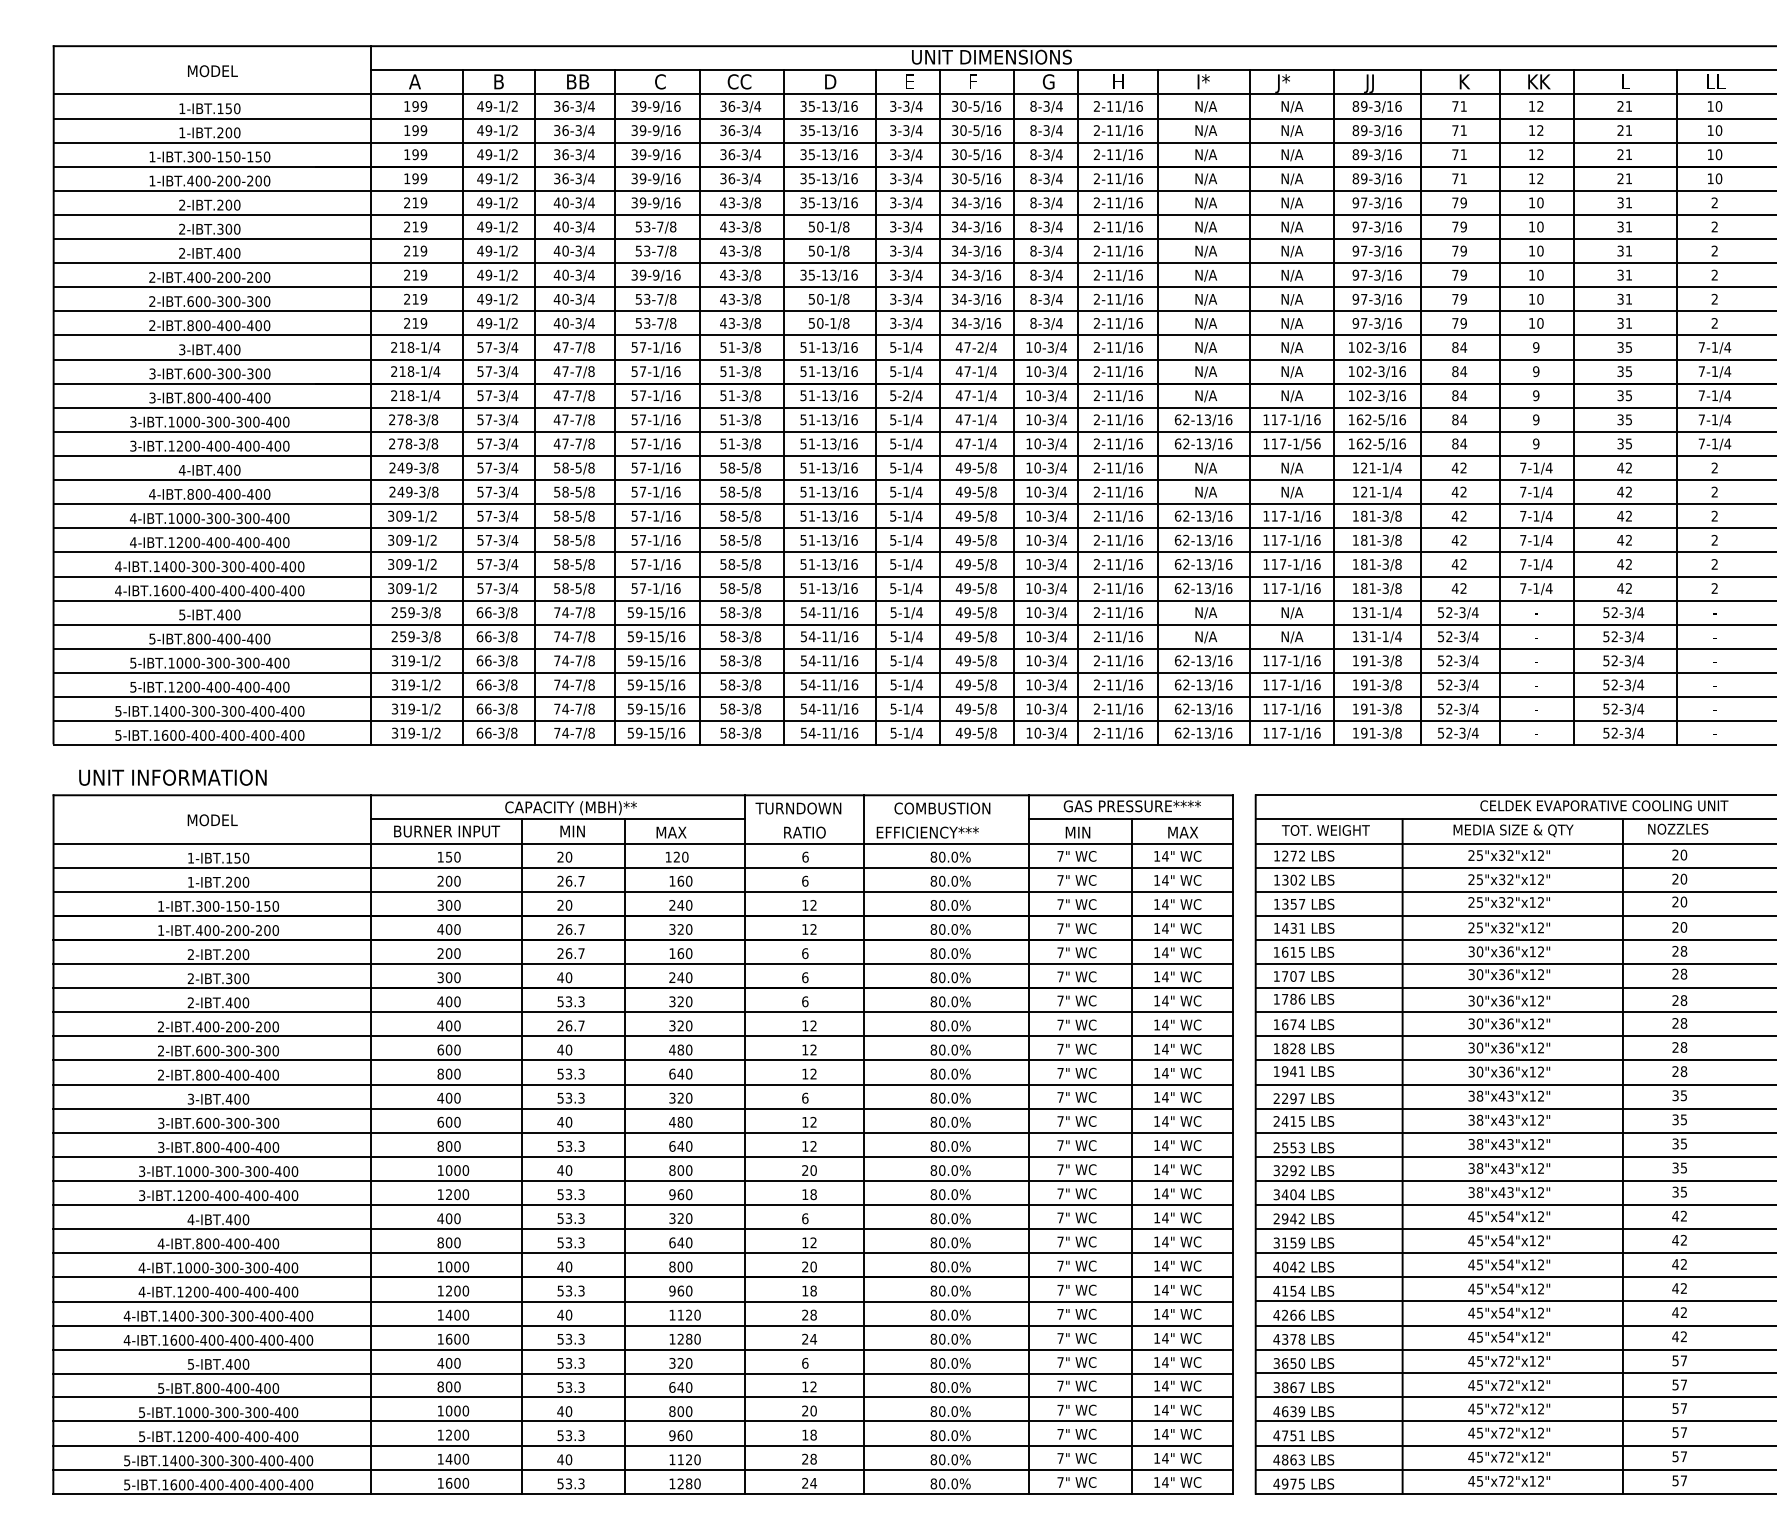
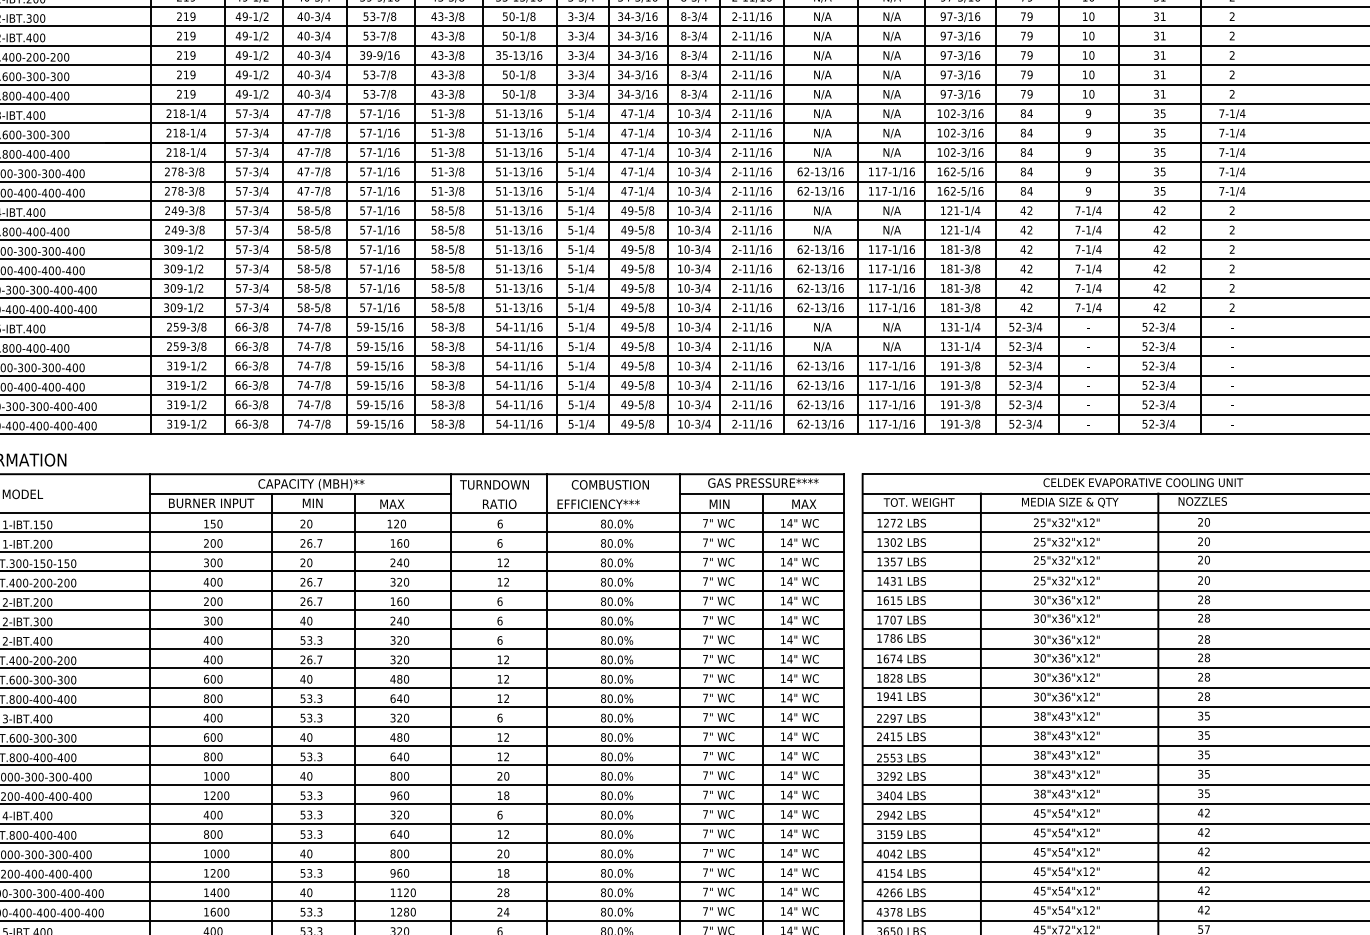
text: (980, 347) -> (641, 113), 47-2/4 -> 47-1/4
text: (906, 395) -> (581, 152), 5-2/4 -> 5-1/4
text: (1309, 443) -> (905, 190), 117-1/56 -> 117-1/16

